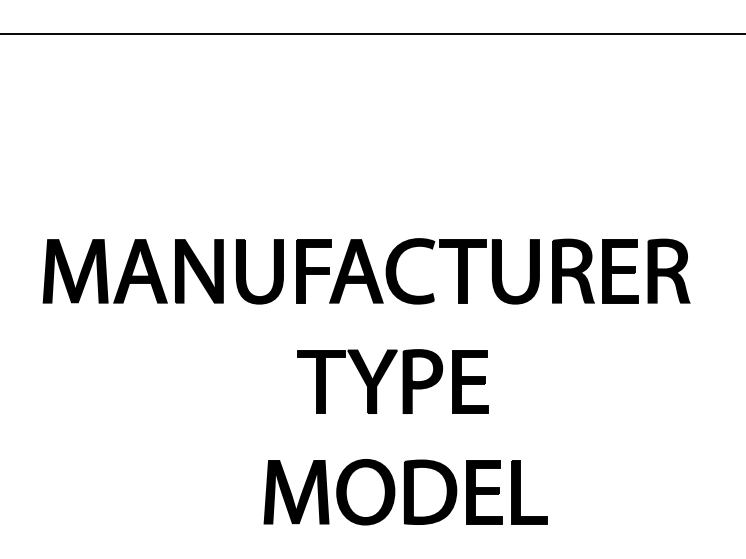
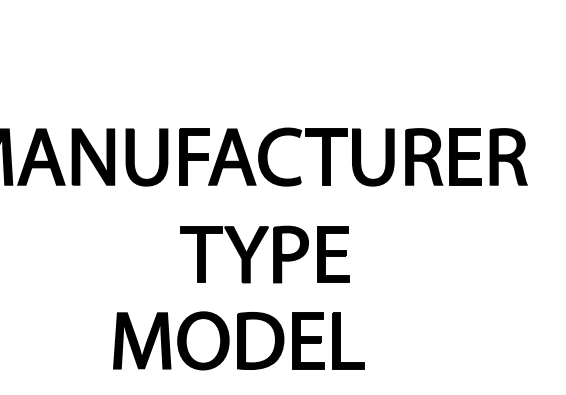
part: (405, 492) -> (238, 341), moved

